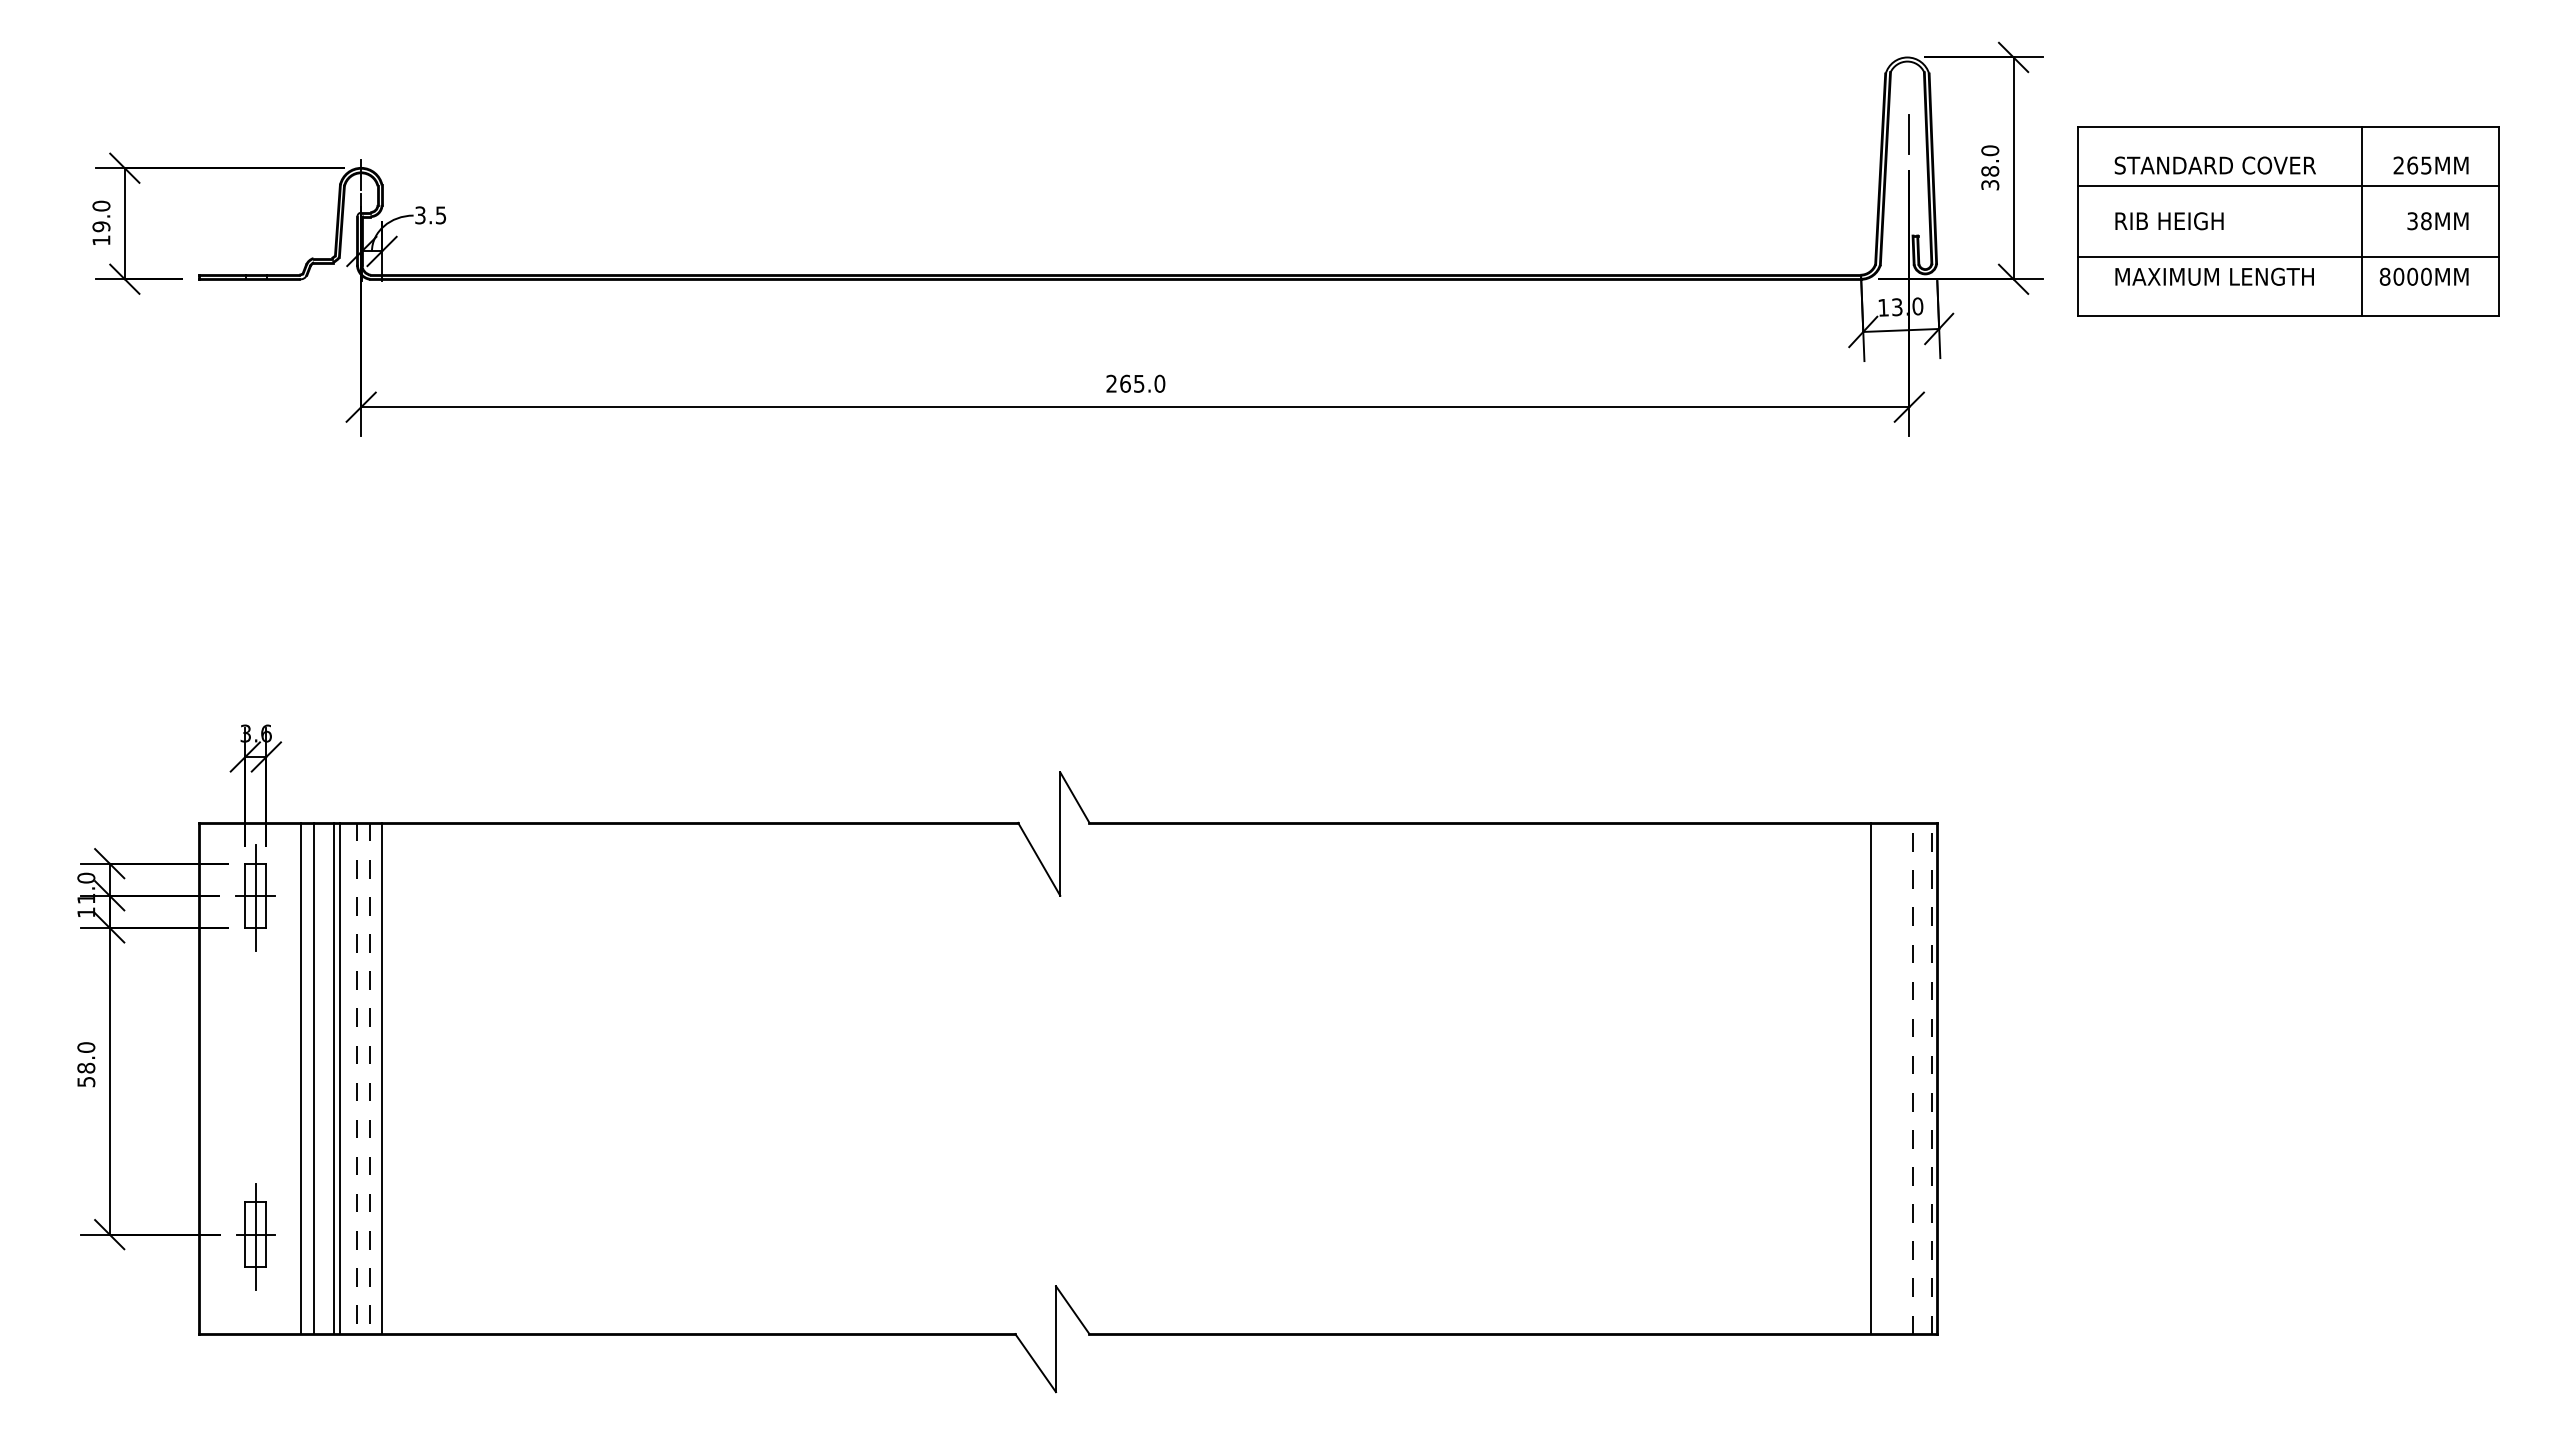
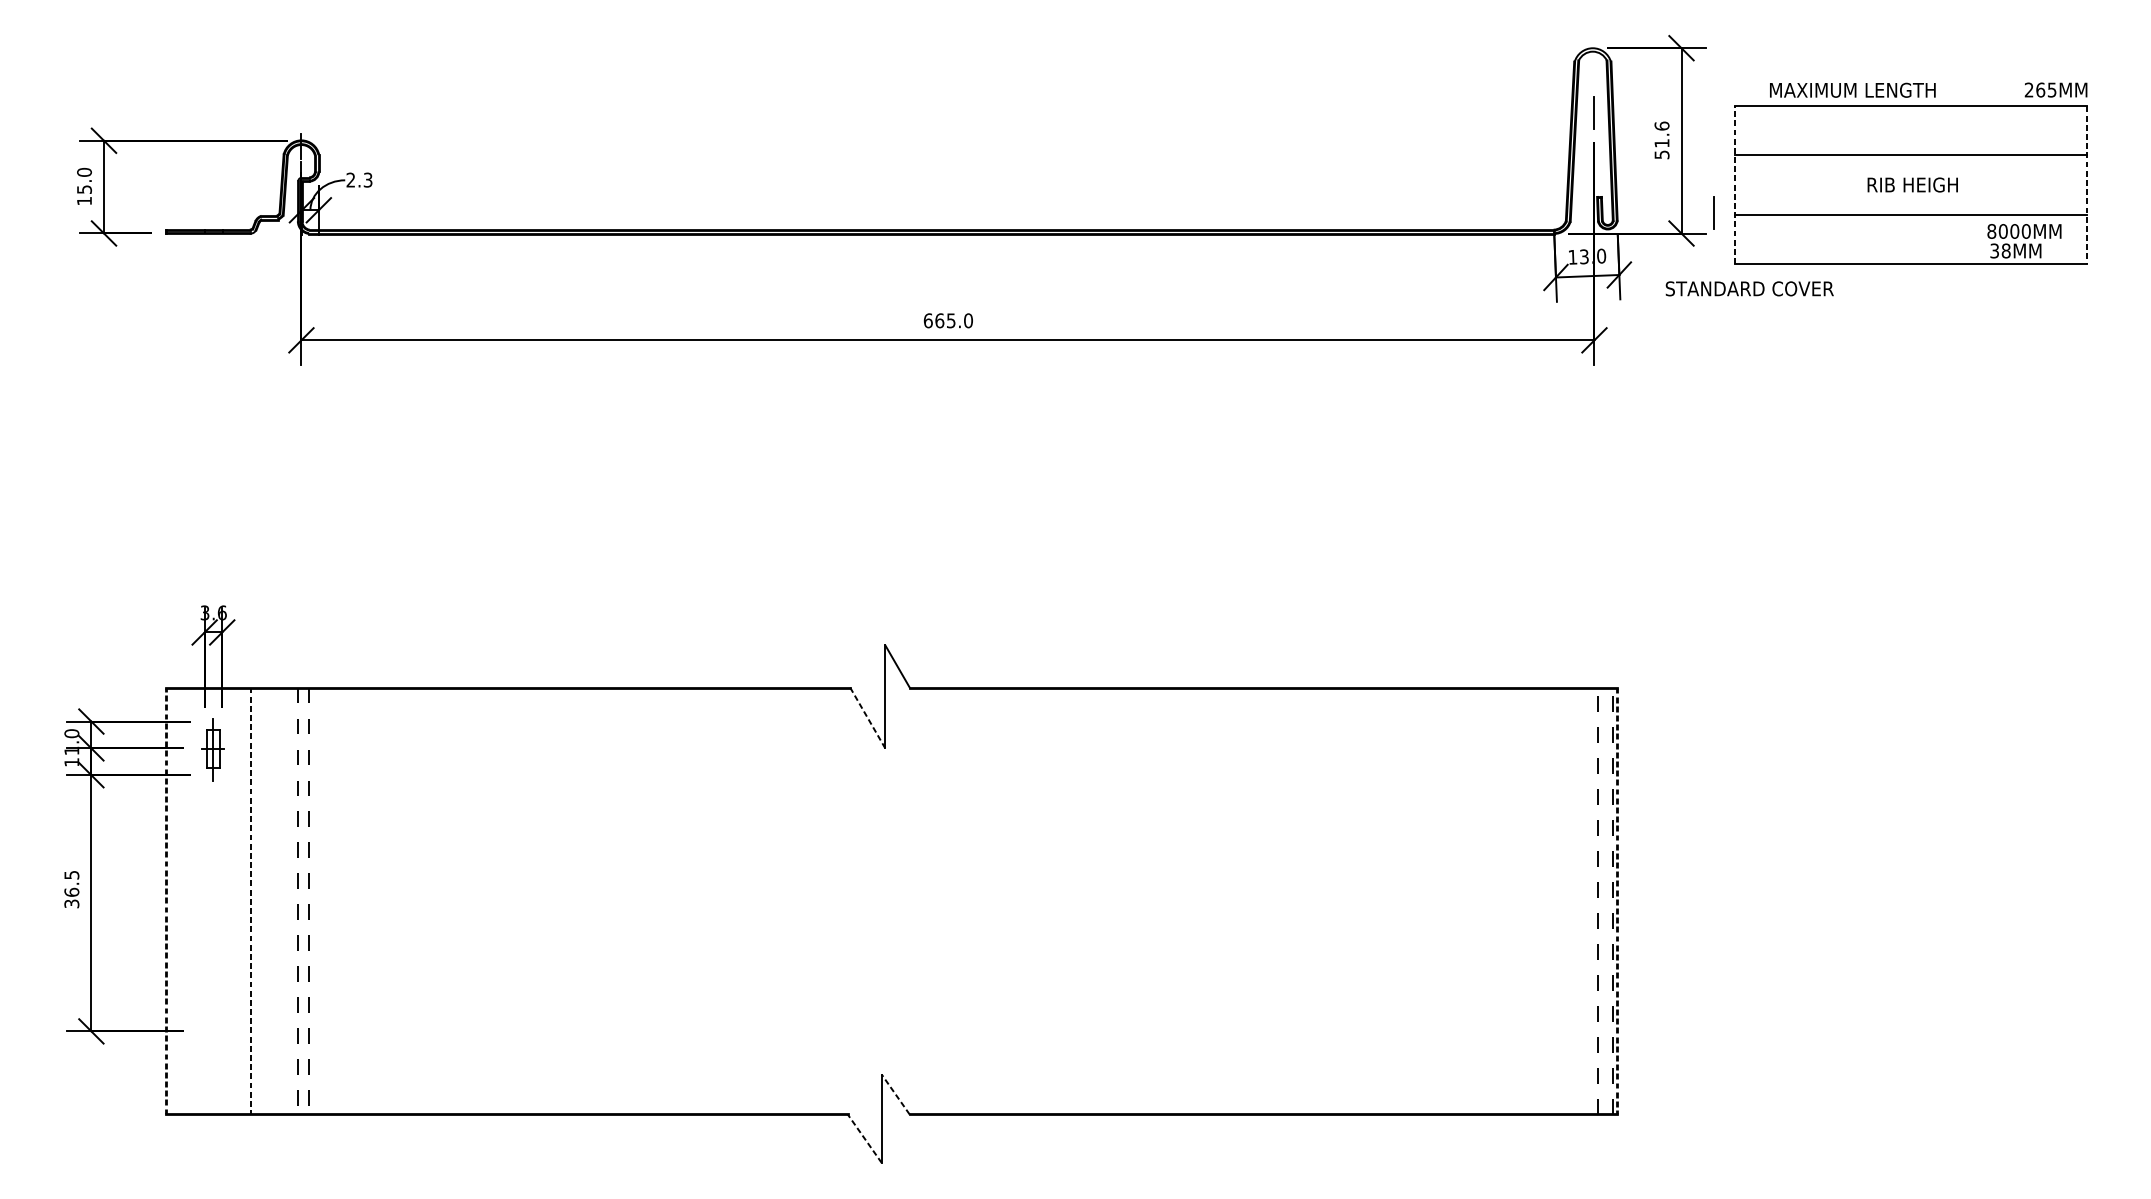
text: (2214, 165) -> (1749, 288), moved
text: (2430, 165) -> (2055, 90), moved
text: (1990, 167) -> (1662, 140), 38.0 -> 51.6
text: (430, 215) -> (359, 180), 3.5 -> 2.3
line: (2077, 221) -> (1734, 185), solid -> dashed
text: (2169, 221) -> (1912, 185), moved
line: (2362, 221) -> (1972, 185), removed
text: (2437, 221) -> (2015, 251), moved
line: (2498, 222) -> (2086, 186), solid -> dashed
text: (101, 226) -> (84, 189), 19.0 -> 15.0
line: (2051, 254) -> (1713, 212), added
text: (2214, 276) -> (1852, 90), moved
text: (1111, 383) -> (928, 320), 265.0 -> 665.0
line: (1039, 858) -> (867, 717), solid -> dashed
part: (255, 897) -> (213, 749), size x0.7
text: (86, 1064) -> (72, 889), 58.0 -> 36.5
line: (199, 1078) -> (166, 901), solid -> dashed
line: (300, 1078) -> (250, 901), solid -> dashed
line: (313, 1078) -> (261, 901), removed
line: (333, 1078) -> (278, 901), removed
line: (340, 1078) -> (284, 901), removed
line: (382, 1078) -> (319, 901), removed
line: (1871, 1078) -> (1562, 901), removed
line: (1936, 1078) -> (1617, 901), solid -> dashed
part: (255, 1236) -> (213, 1032), removed
line: (1072, 1309) -> (895, 1093), solid -> dashed
line: (1035, 1362) -> (864, 1138), solid -> dashed

